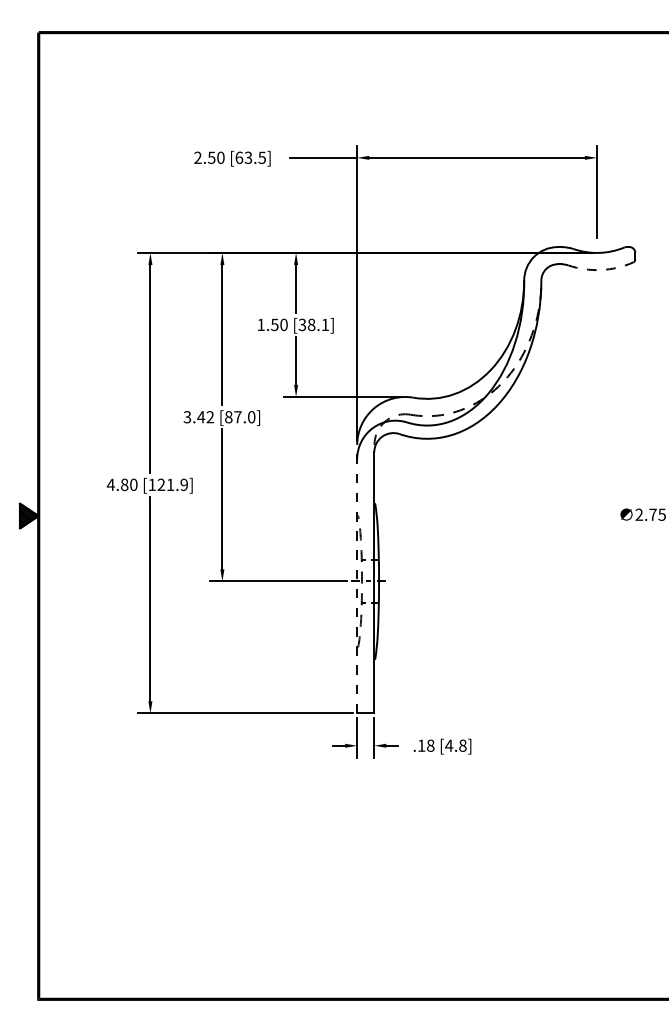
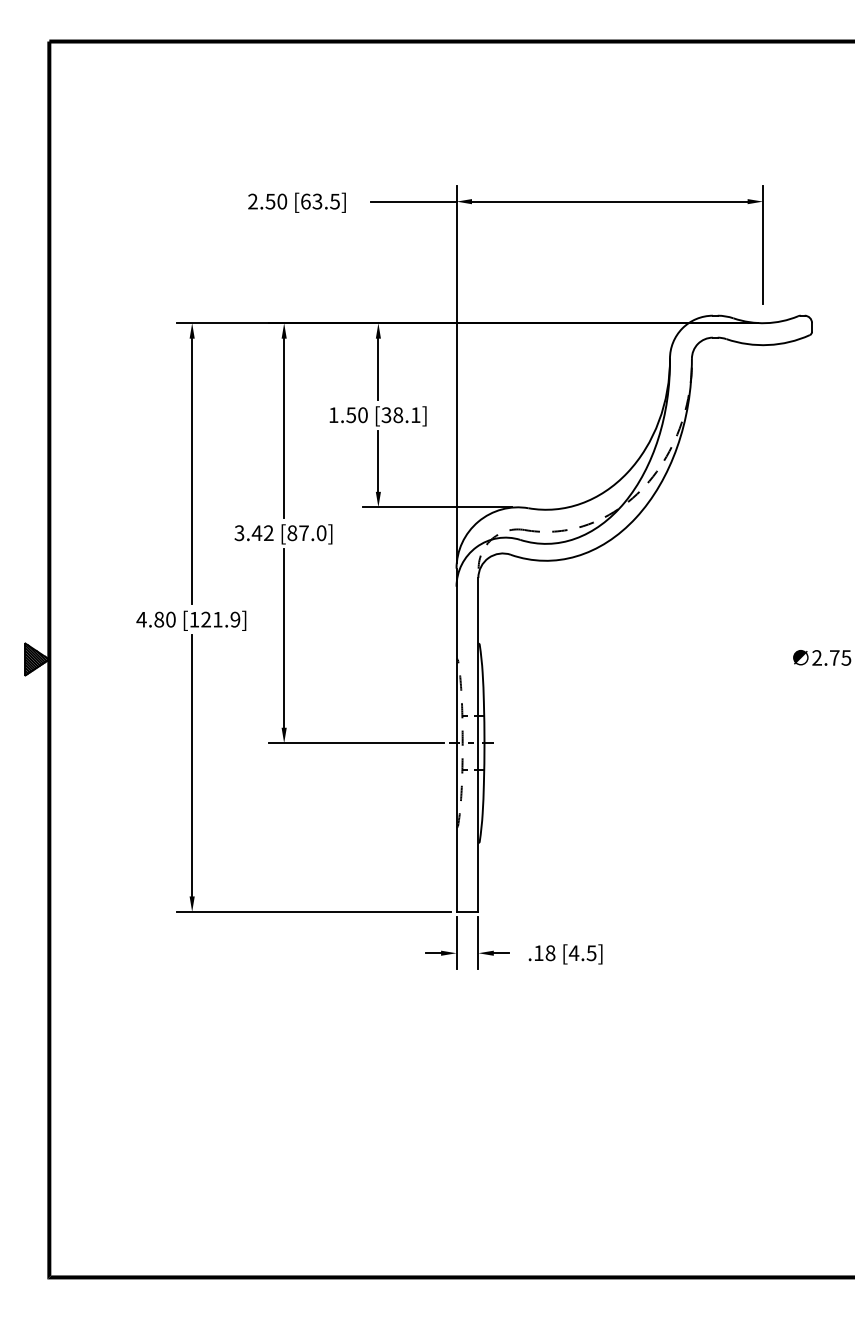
arc: (601, 270) -> (768, 345), dashed -> solid
line: (357, 579) -> (456, 740), dashed -> solid
text: (462, 745) -> (591, 952), [4.8] -> [4.5]

